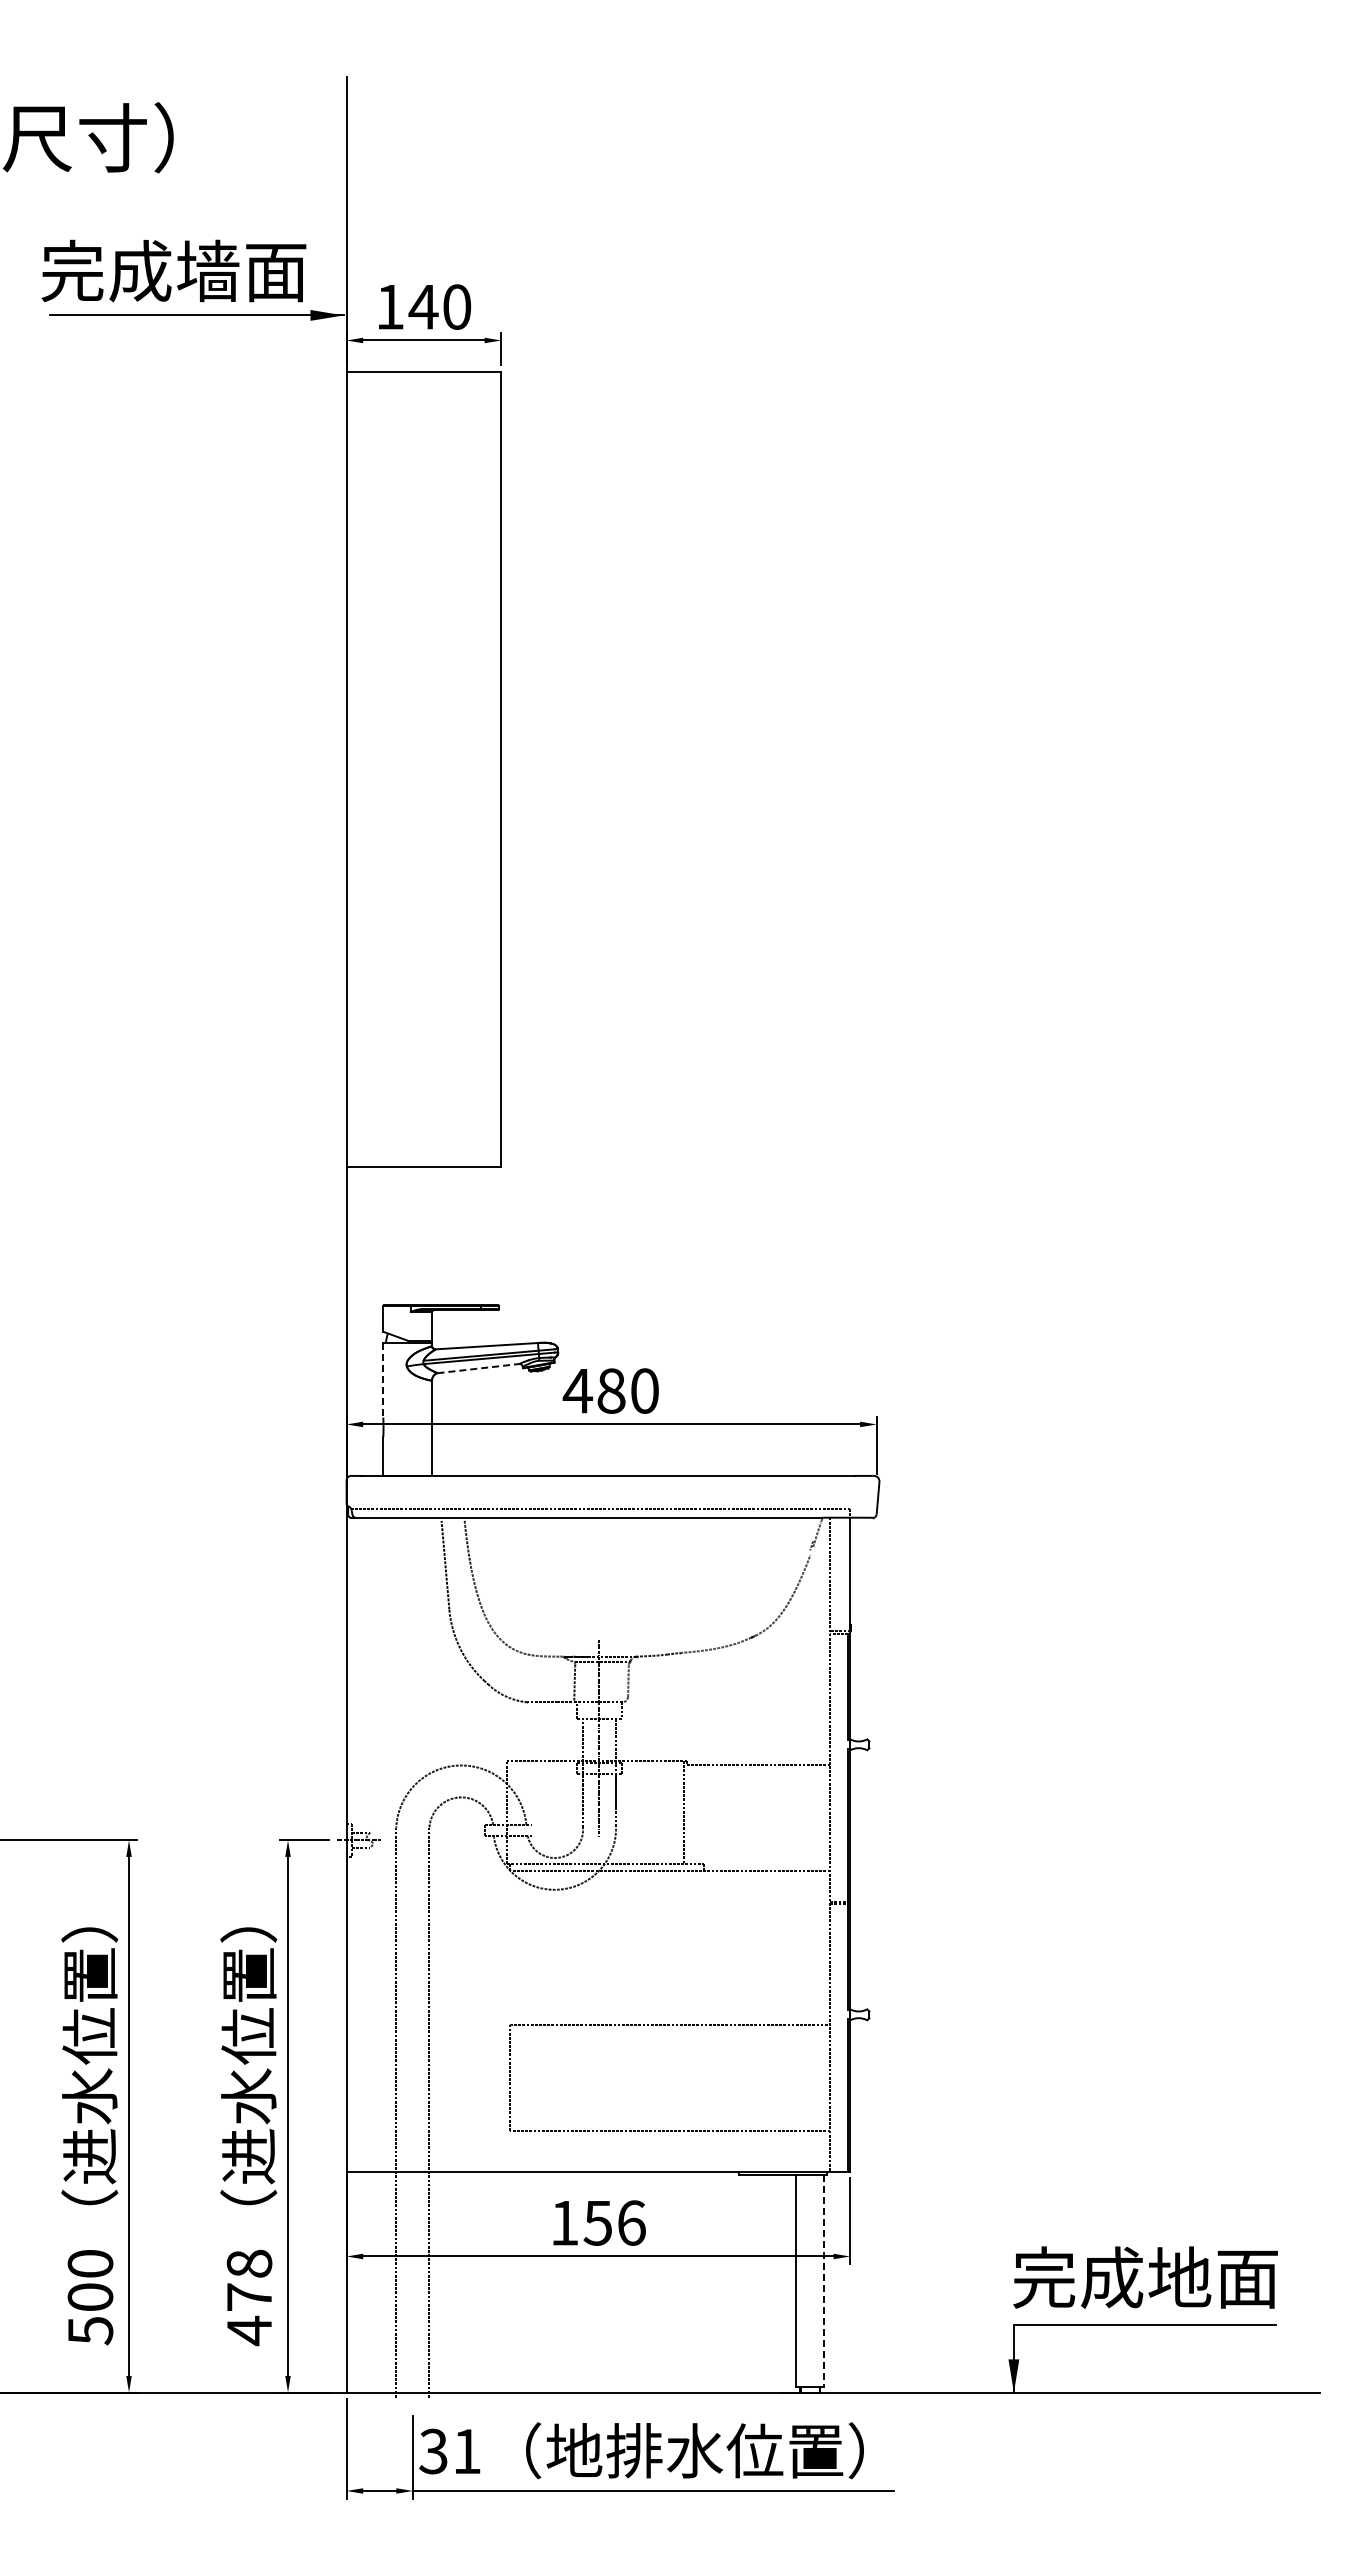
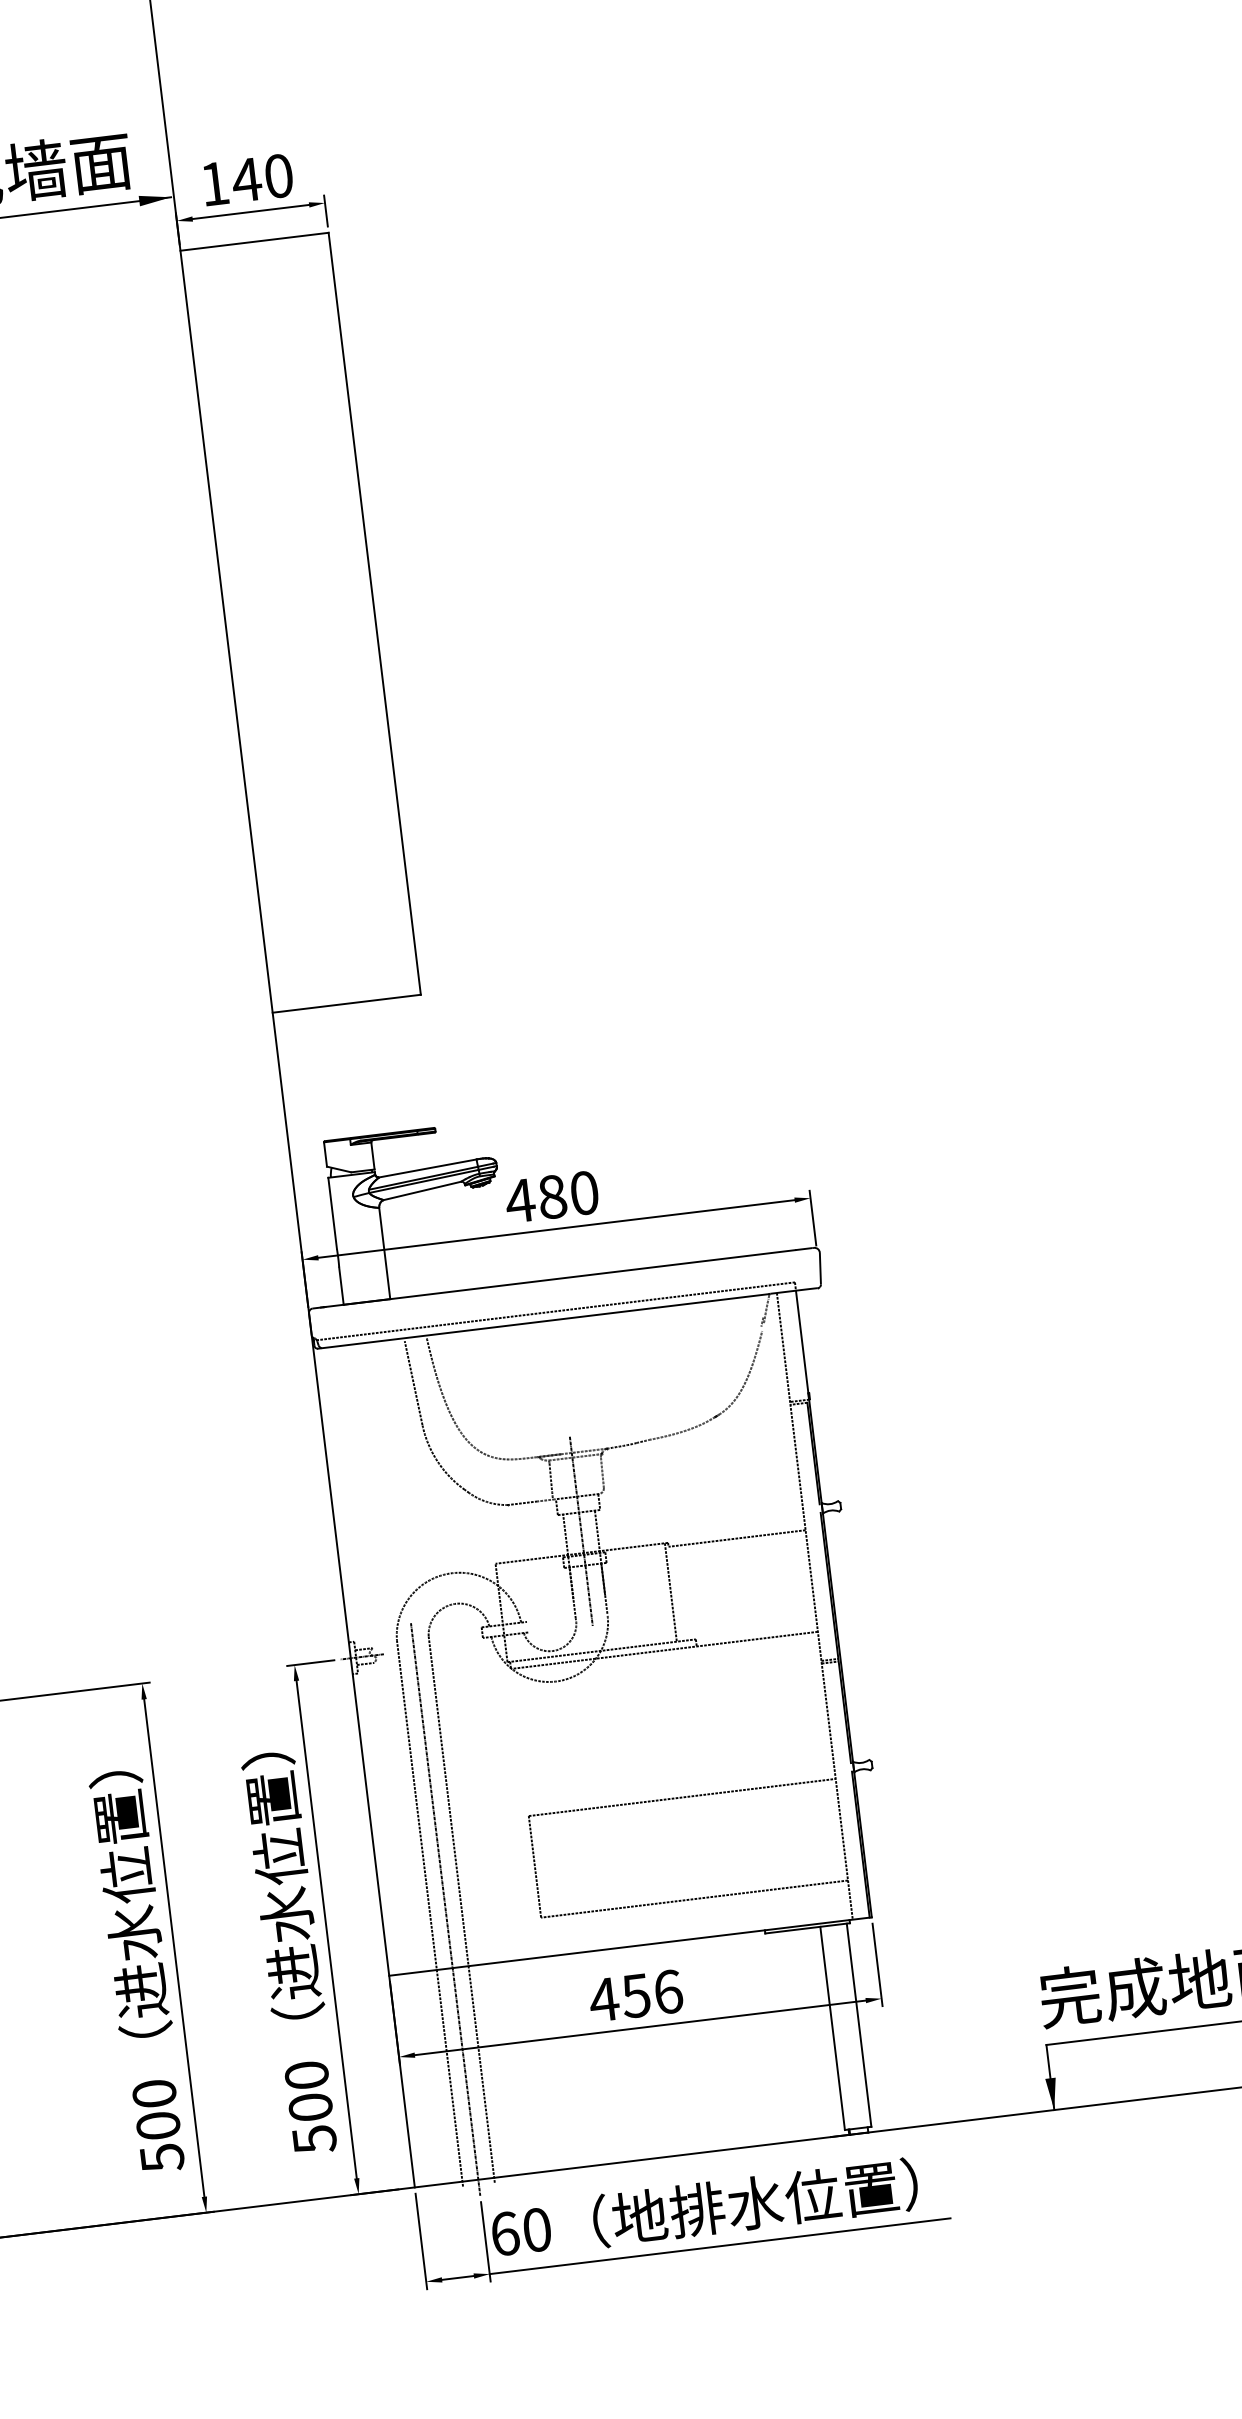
line: (478, 1368) -> (422, 1190), dashed -> solid
line: (383, 1381) -> (332, 1214), dashed -> solid
line: (412, 2110) -> (445, 1909), added
text: (564, 2223) -> (604, 2000), 156 -> 456
line: (823, 2281) -> (858, 2025), dashed -> solid
text: (249, 2297) -> (310, 2107), 478 -> 500
text: (450, 2451) -> (521, 2231), 31 -> 60

